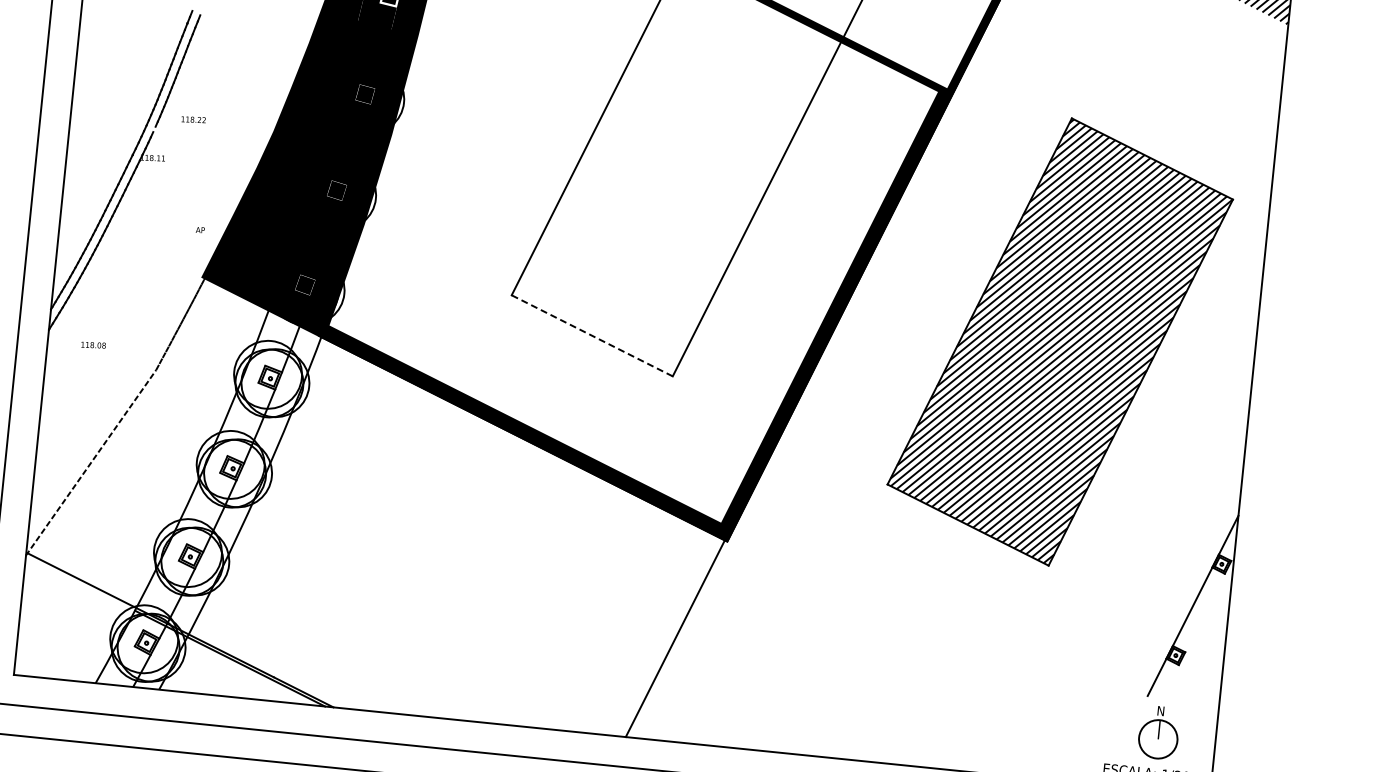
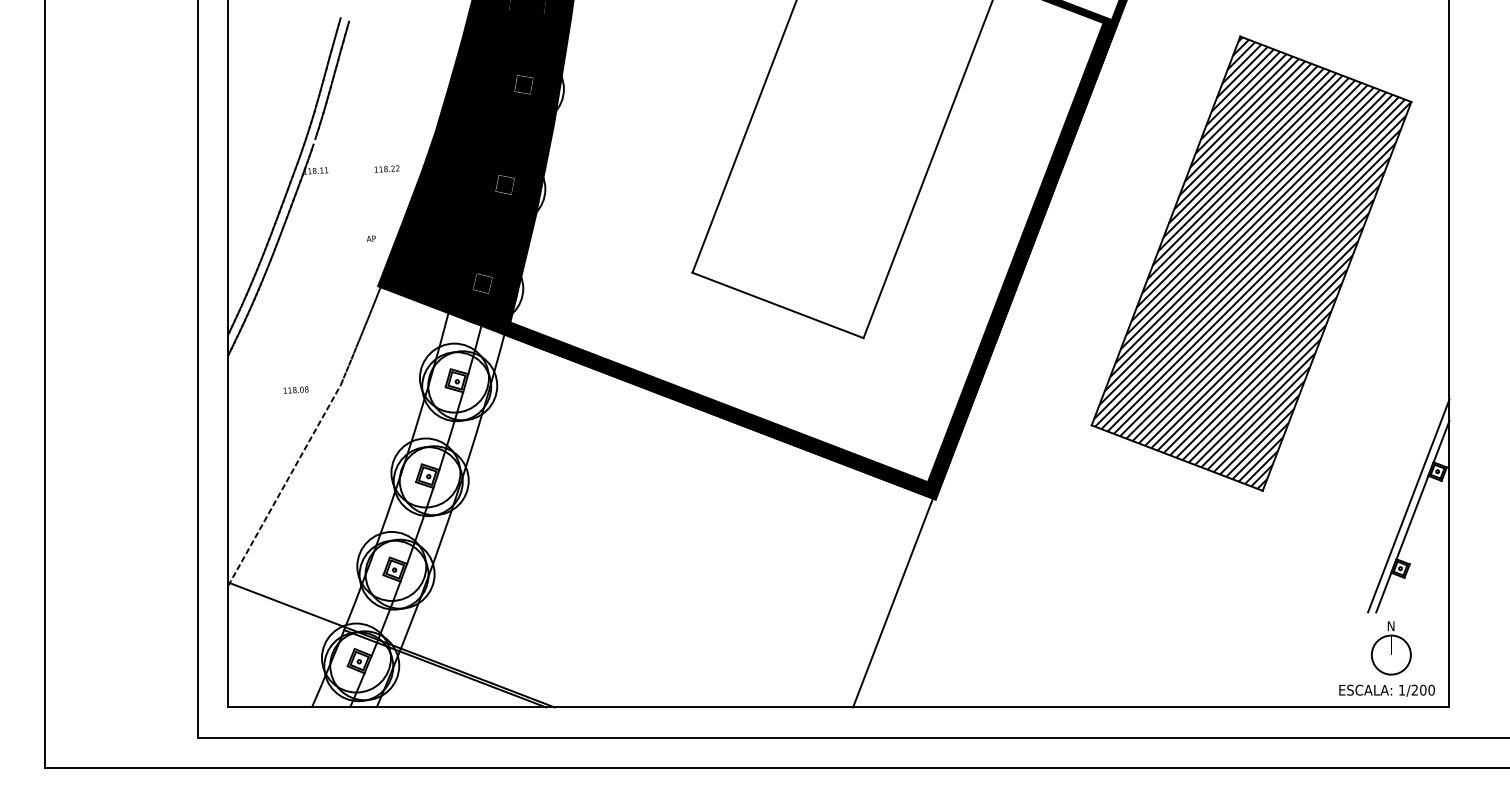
text: (193, 119) -> (386, 168), moved
line: (592, 335) -> (778, 305), dashed -> solid
text: (93, 344) -> (295, 389), moved
line: (1189, 594) -> (1408, 505), added

